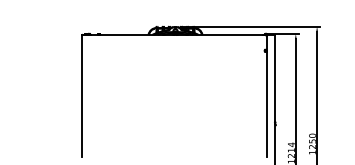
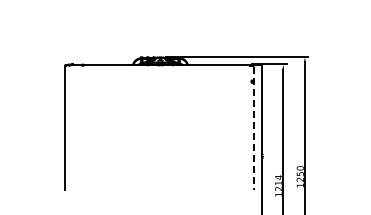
line: (266, 96) -> (253, 128), solid -> dashed

